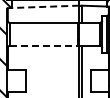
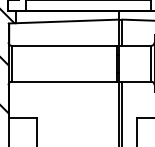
line: (45, 6) -> (67, 20), dashed -> solid
line: (44, 45) -> (65, 80), dashed -> solid

